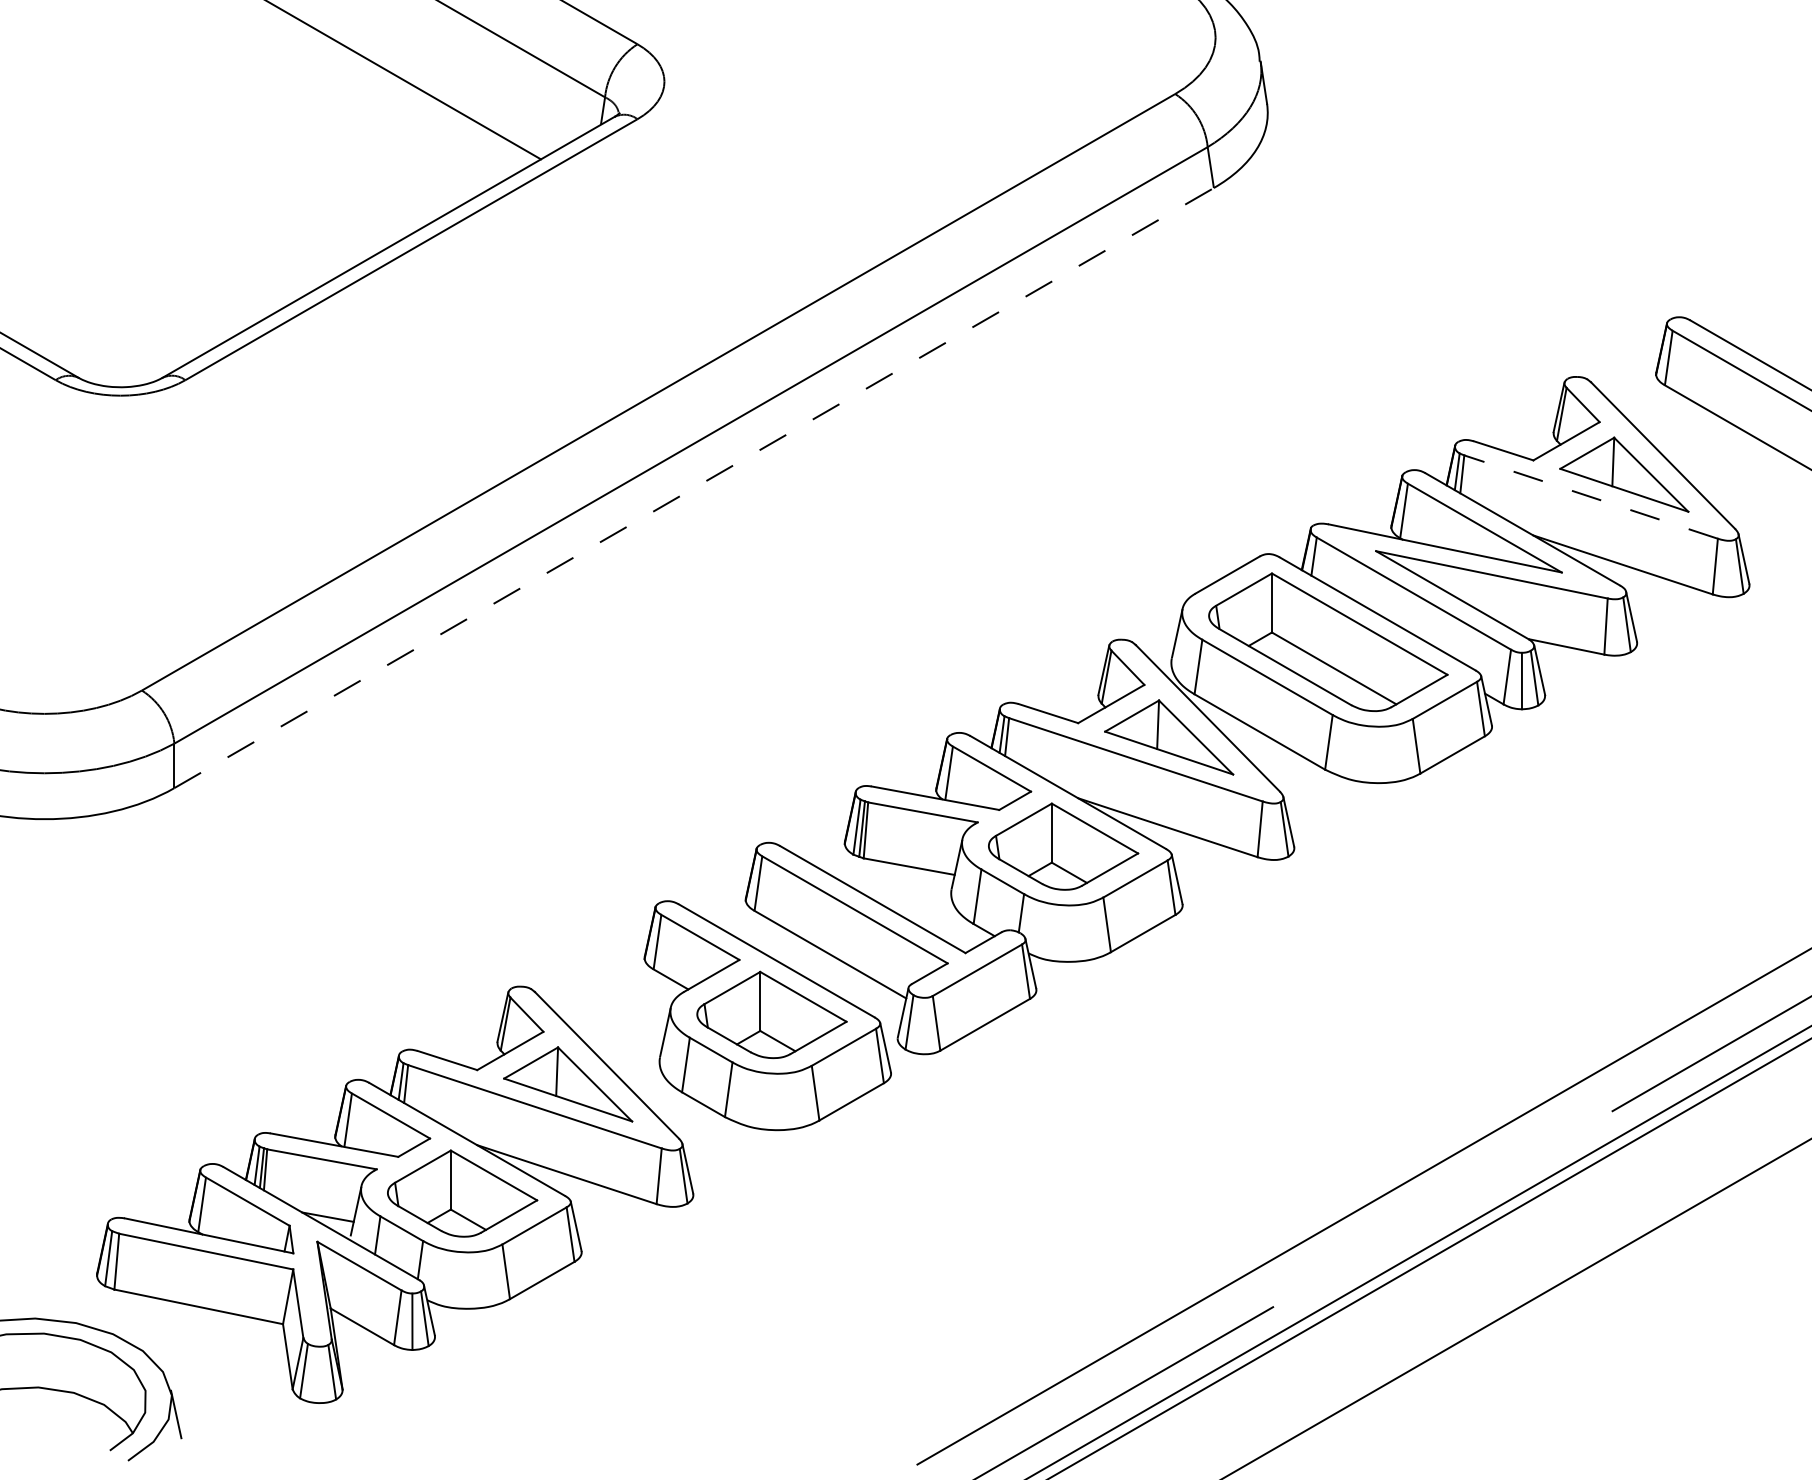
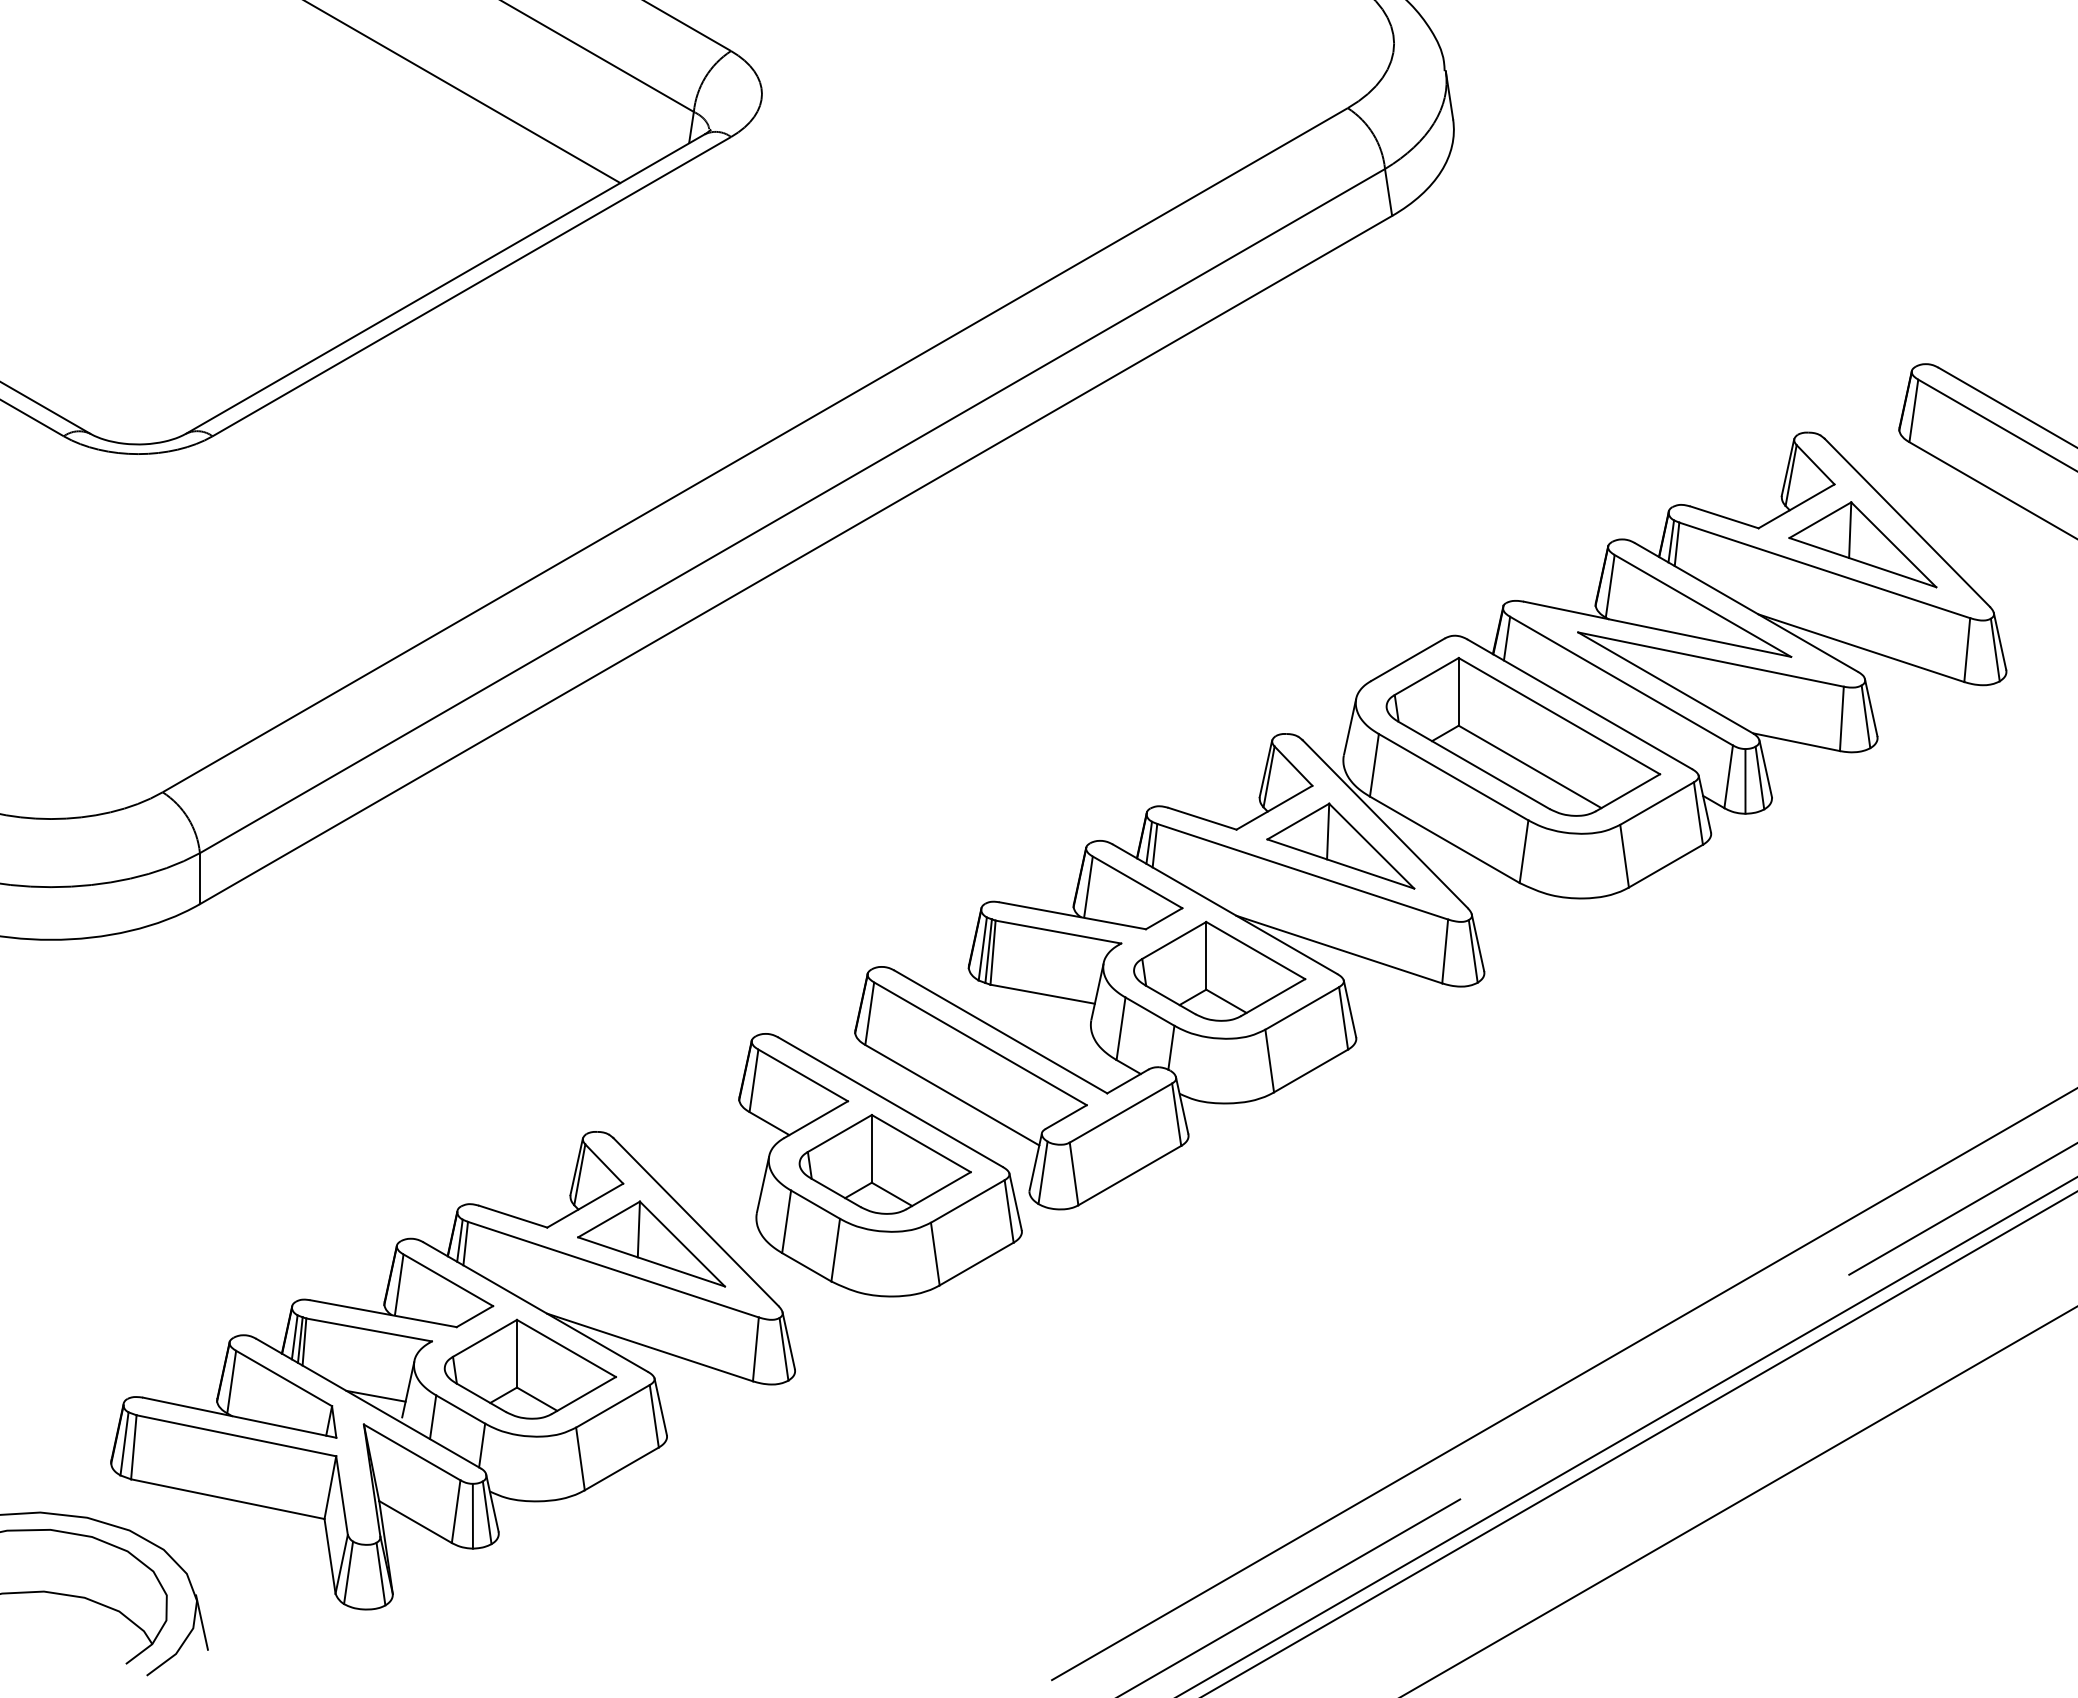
line: (694, 487) -> (796, 559), dashed -> solid
line: (1590, 497) -> (1824, 570), dashed -> solid

